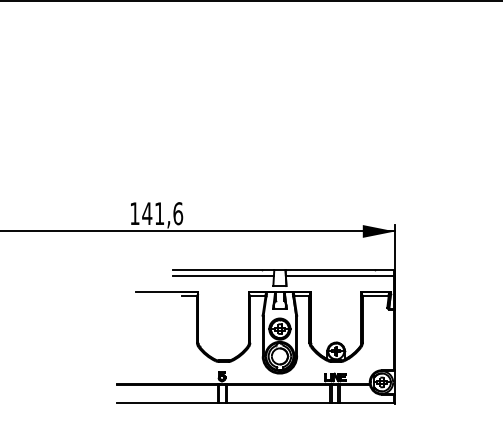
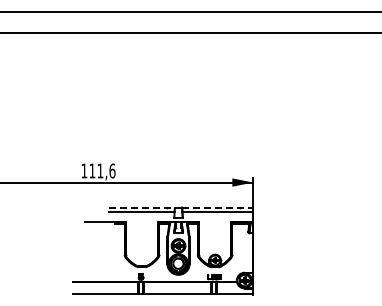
text: (147, 212) -> (92, 170), 141,6 -> 111,6
line: (224, 269) -> (142, 207), solid -> dashed
line: (339, 269) -> (217, 207), solid -> dashed

